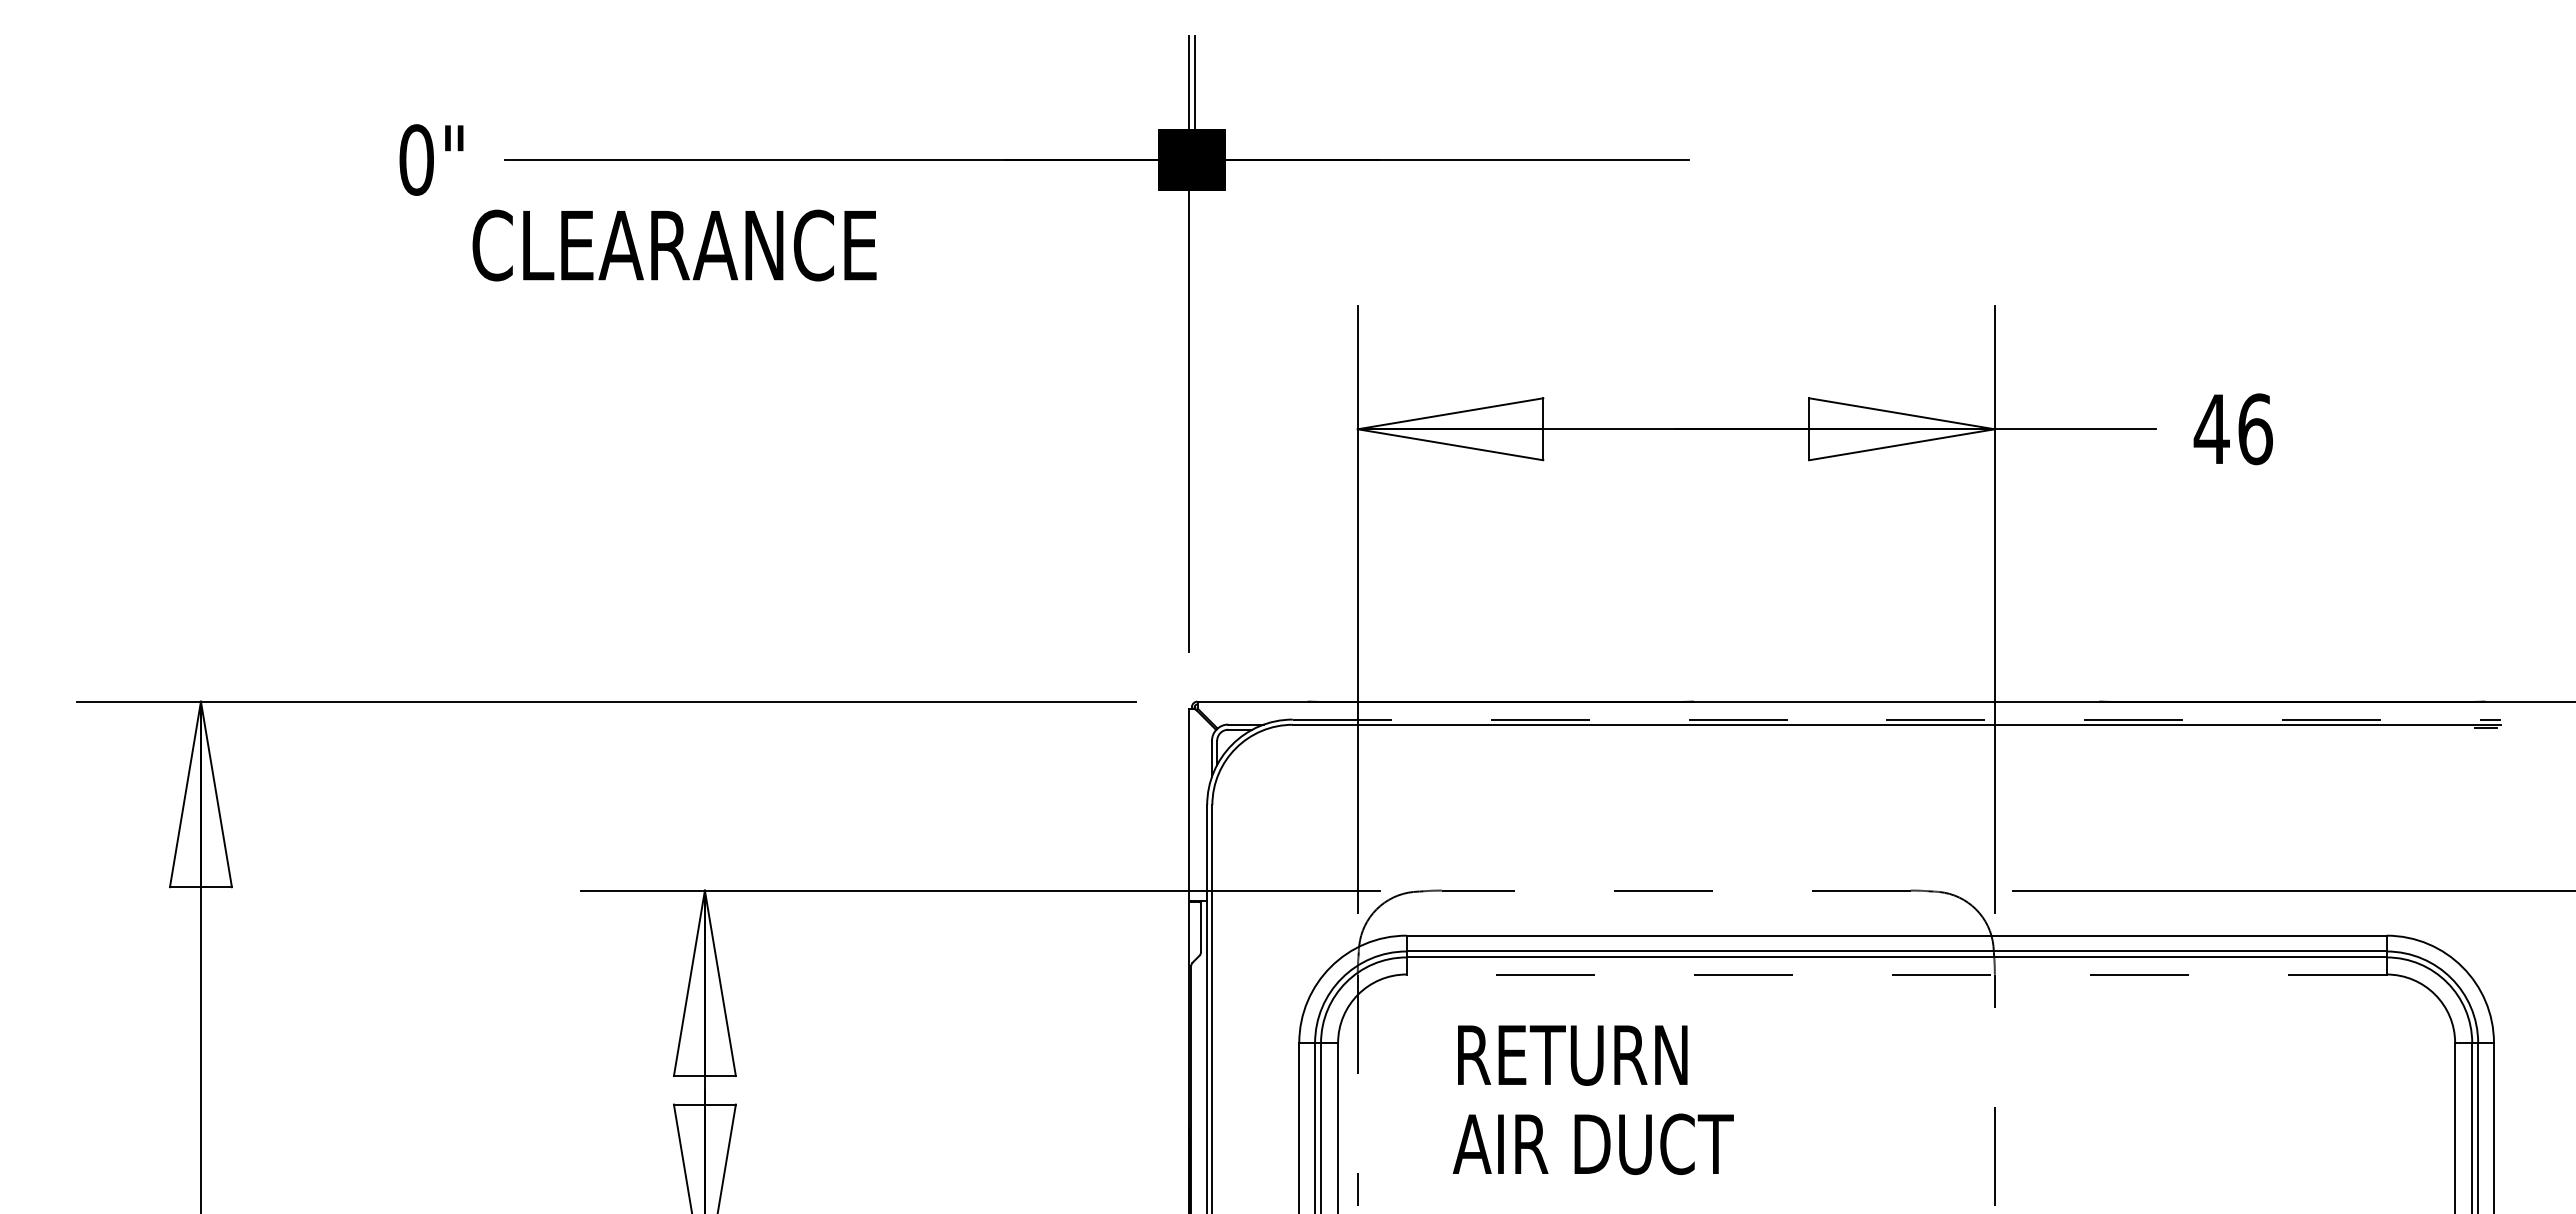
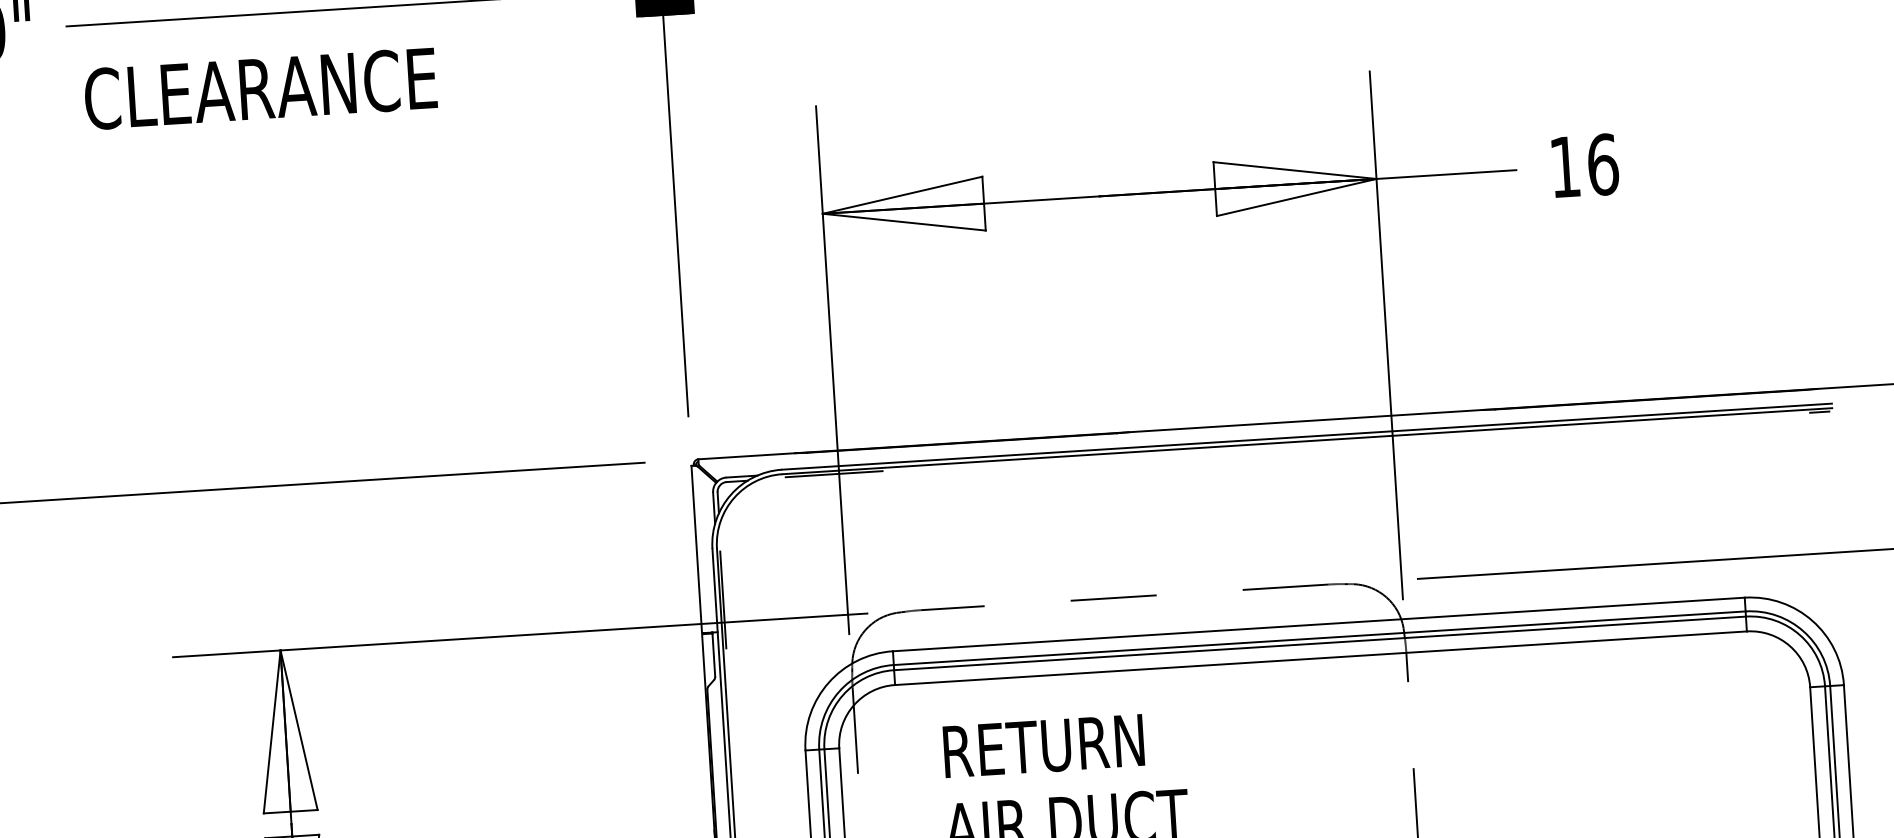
text: (674, 245) -> (260, 88), moved
text: (2211, 428) -> (1564, 166), 46 -> 16
line: (1896, 719) -> (1306, 436), dashed -> solid
line: (1351, 728) -> (833, 474), added
line: (1215, 864) -> (722, 599), added
line: (1896, 974) -> (1320, 658), dashed -> solid

